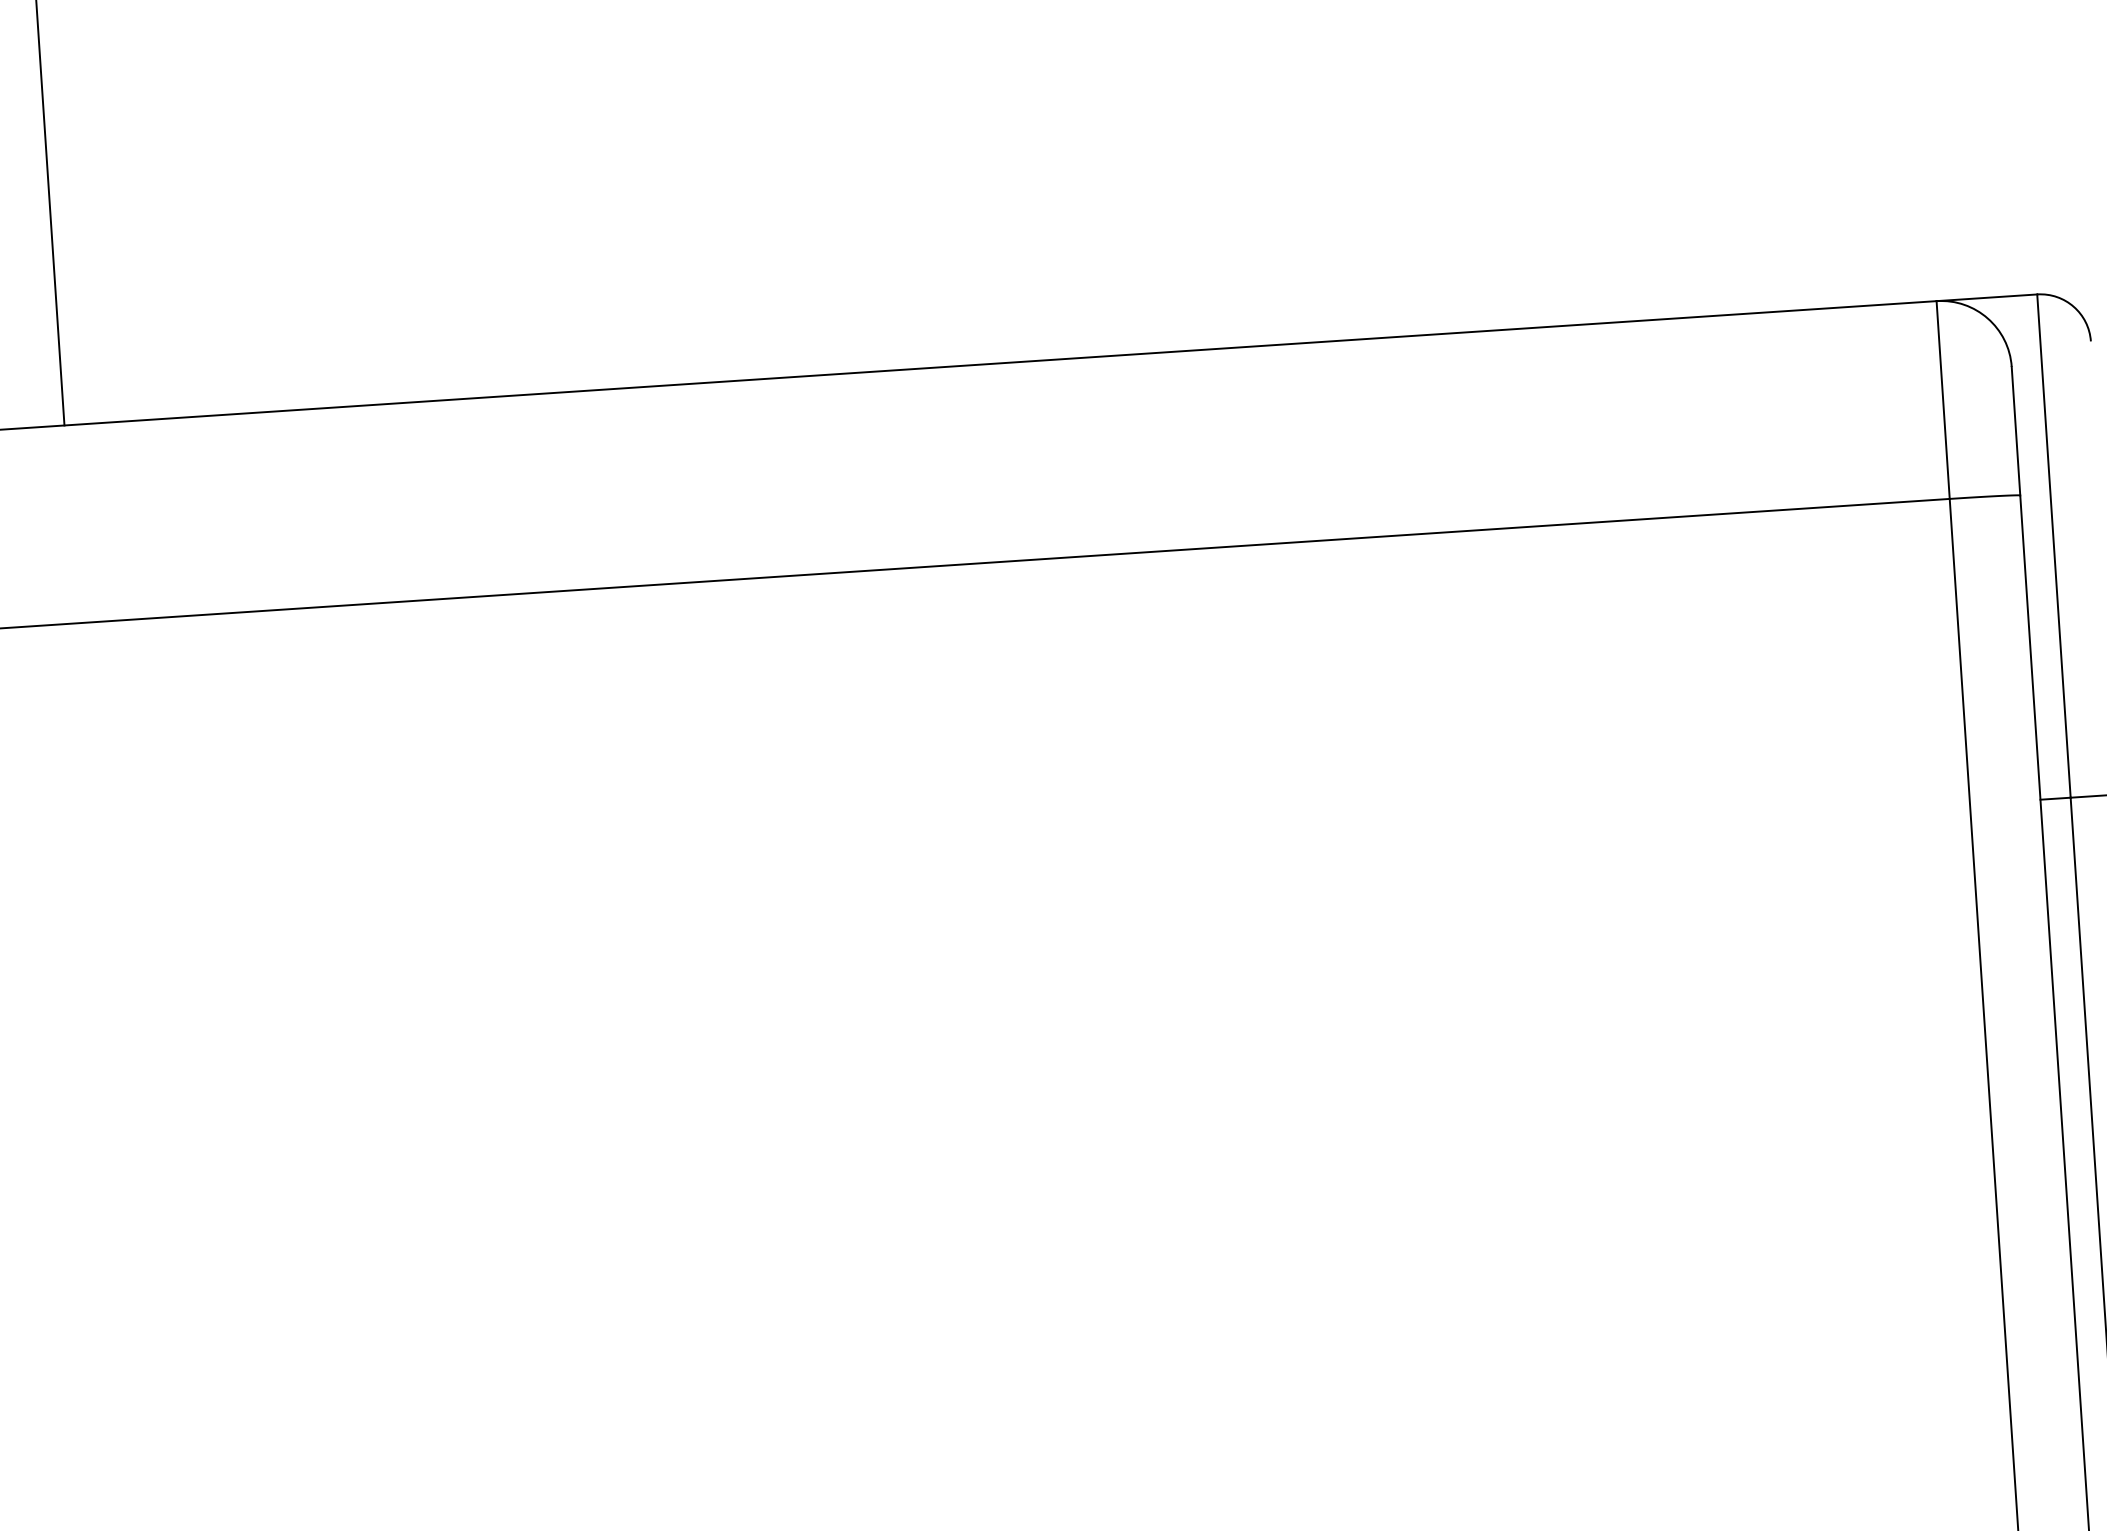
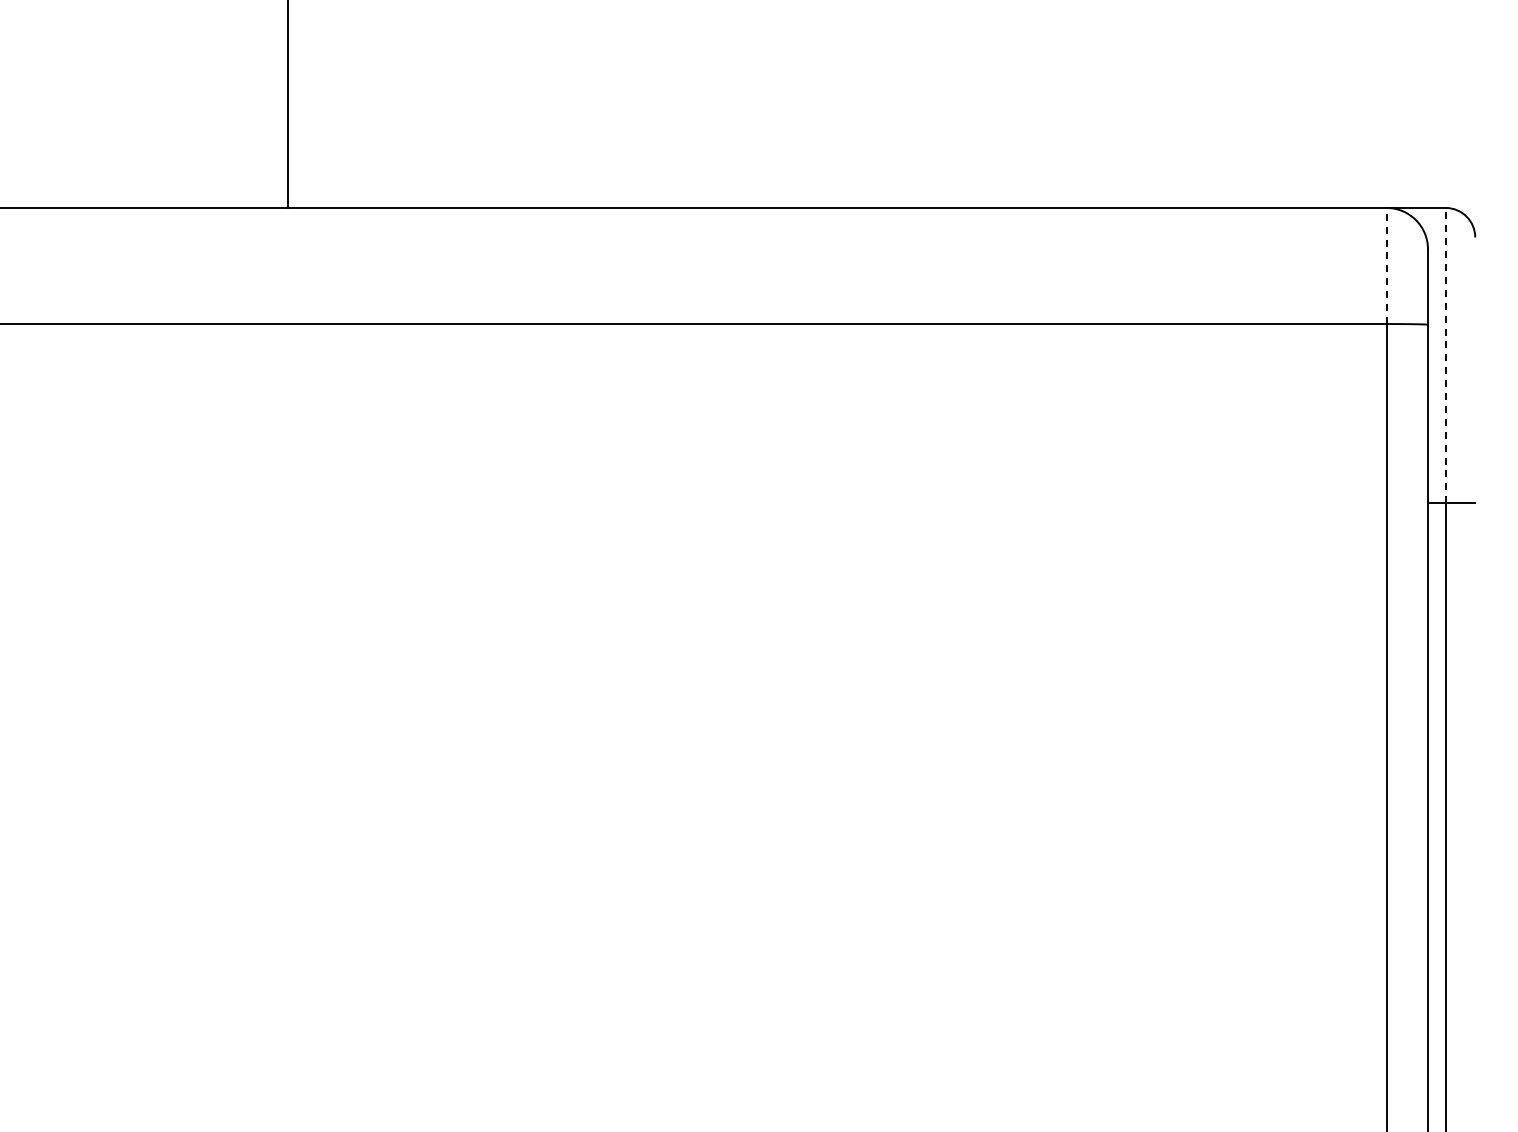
line: (1942, 399) -> (1386, 265), solid -> dashed
line: (2053, 545) -> (1445, 355), solid -> dashed

